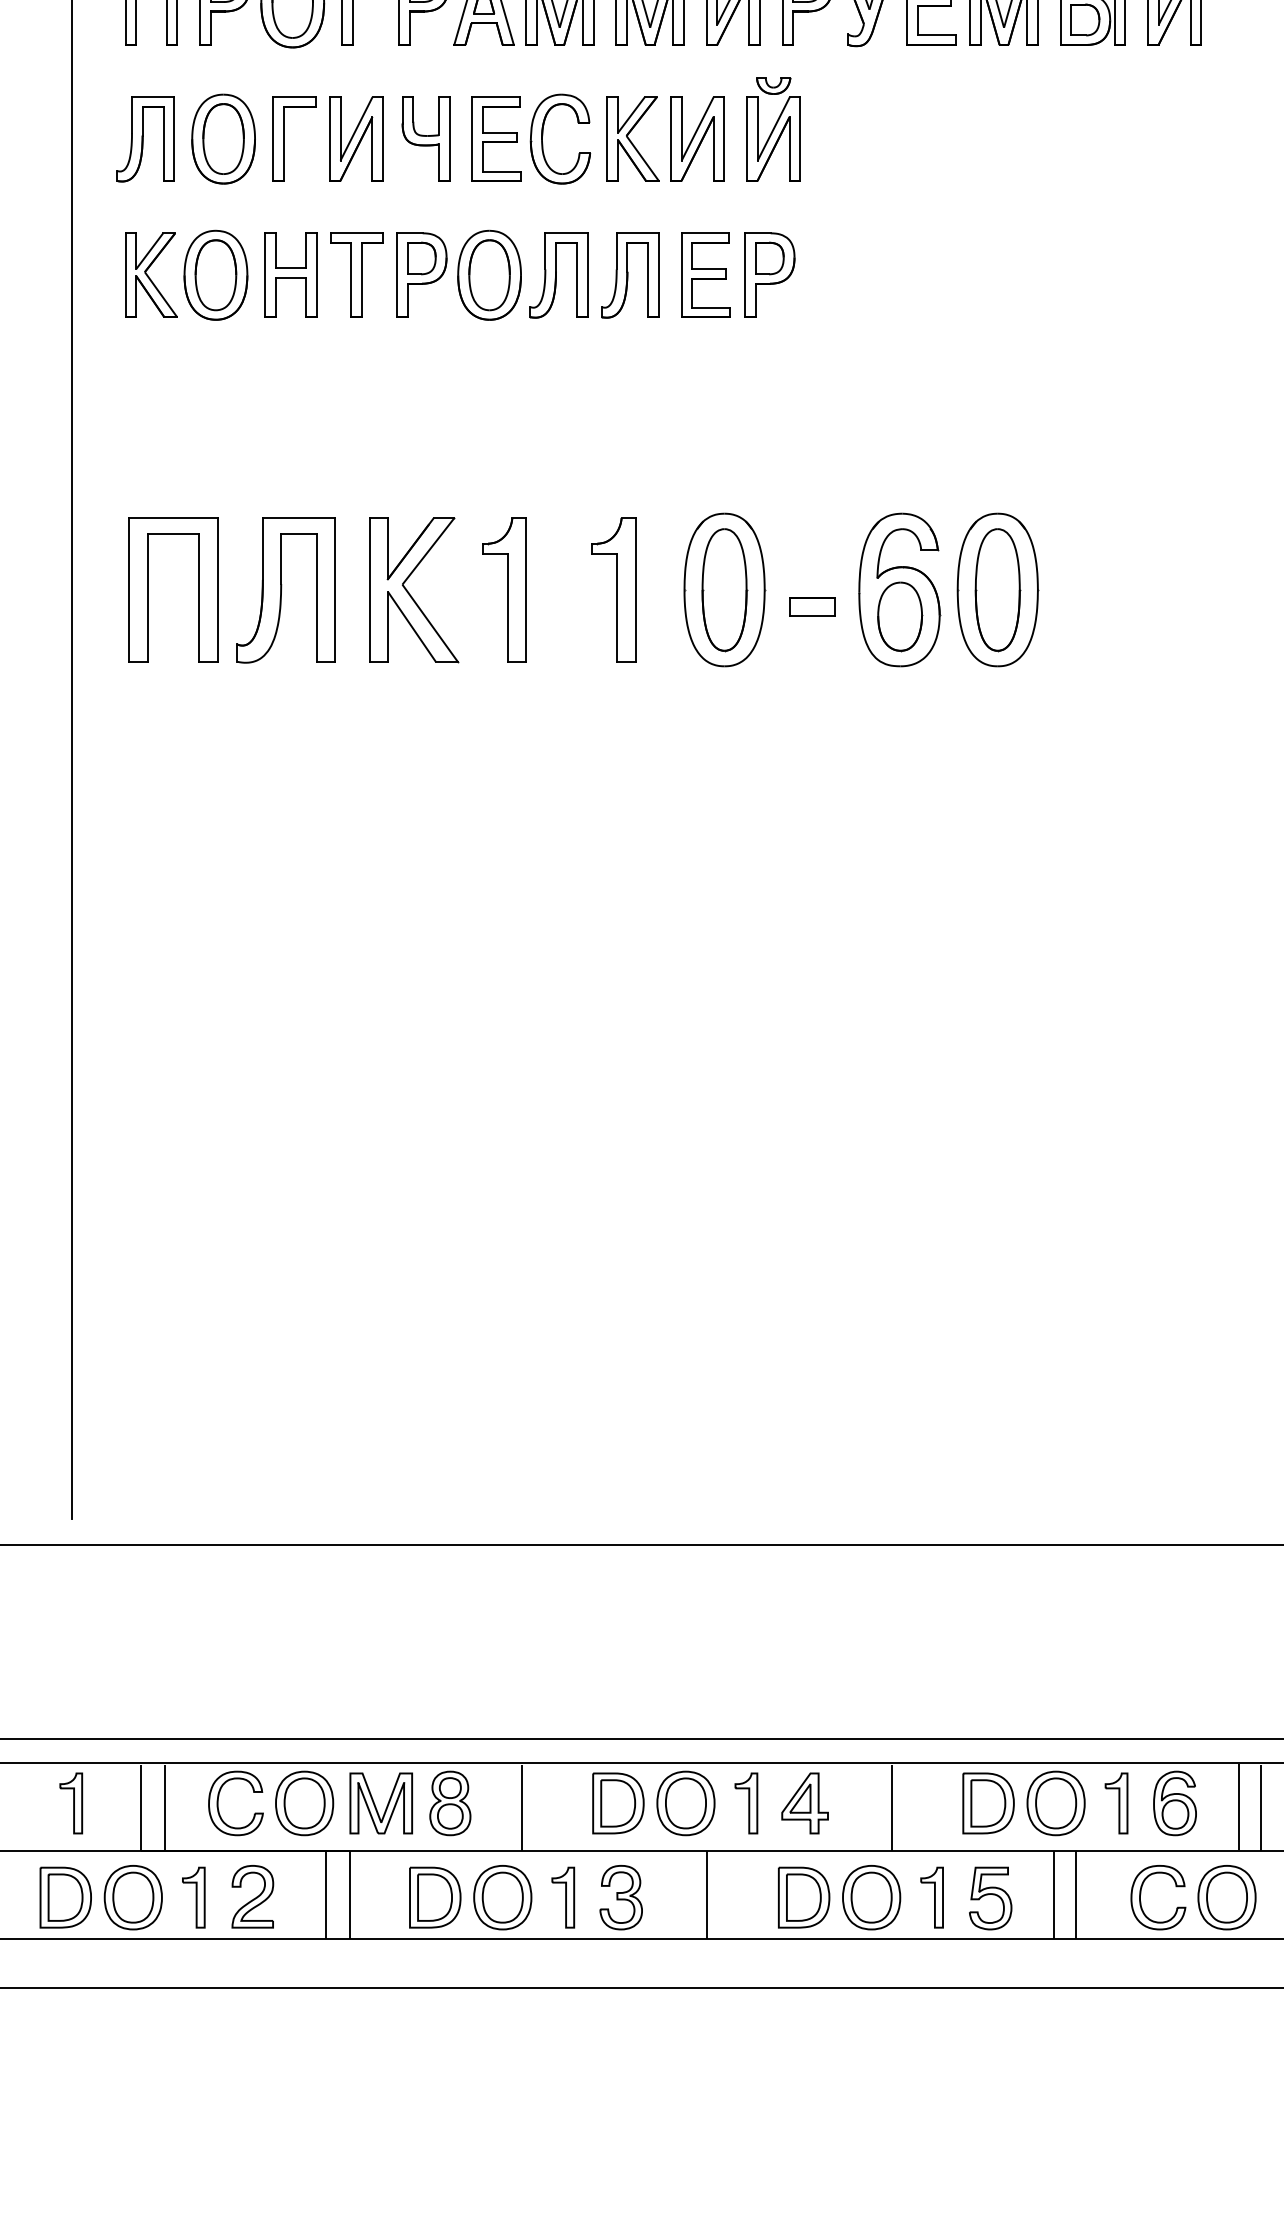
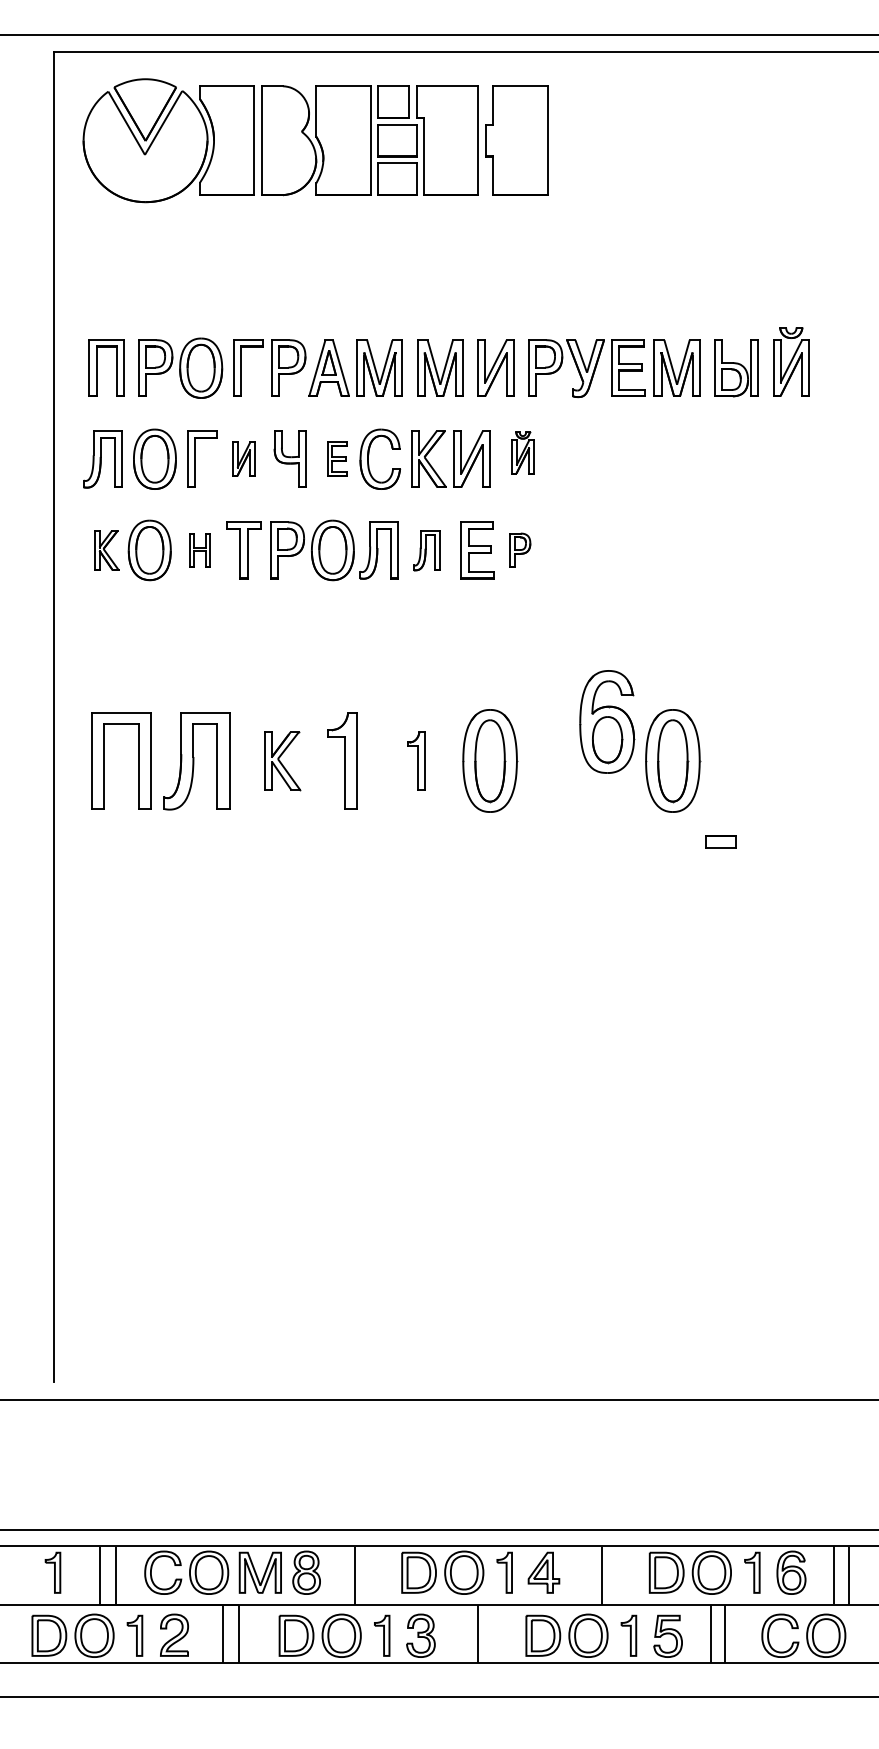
part: (773, 128) -> (522, 452), size x0.6
part: (355, 137) -> (243, 458), size x0.6
part: (496, 137) -> (337, 458), size x0.6
part: (151, 275) -> (106, 550), size x0.7
part: (290, 275) -> (199, 550), size x0.6
part: (629, 275) -> (426, 550), size x0.7
part: (770, 275) -> (520, 550), size x0.6
part: (614, 589) -> (416, 760), size x0.6
part: (900, 589) -> (607, 721), moved
part: (414, 590) -> (282, 761), size x0.6
part: (811, 605) -> (720, 841), moved

